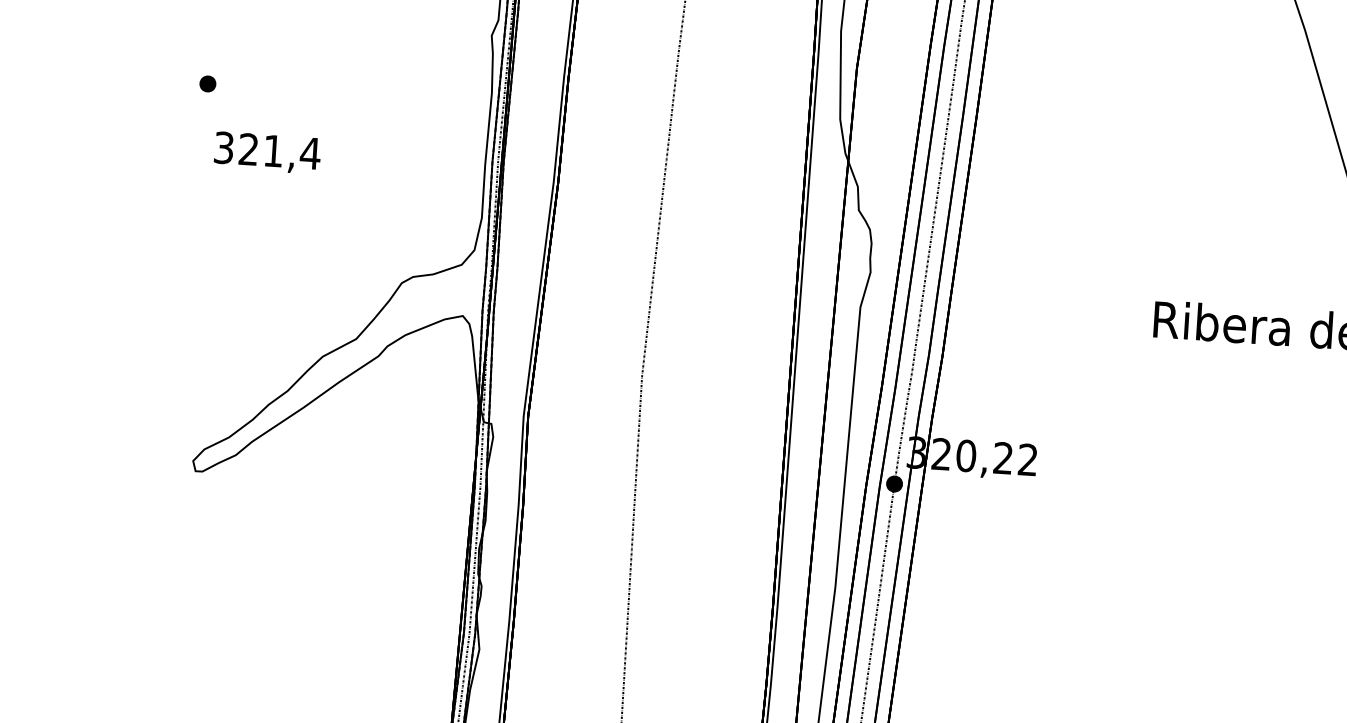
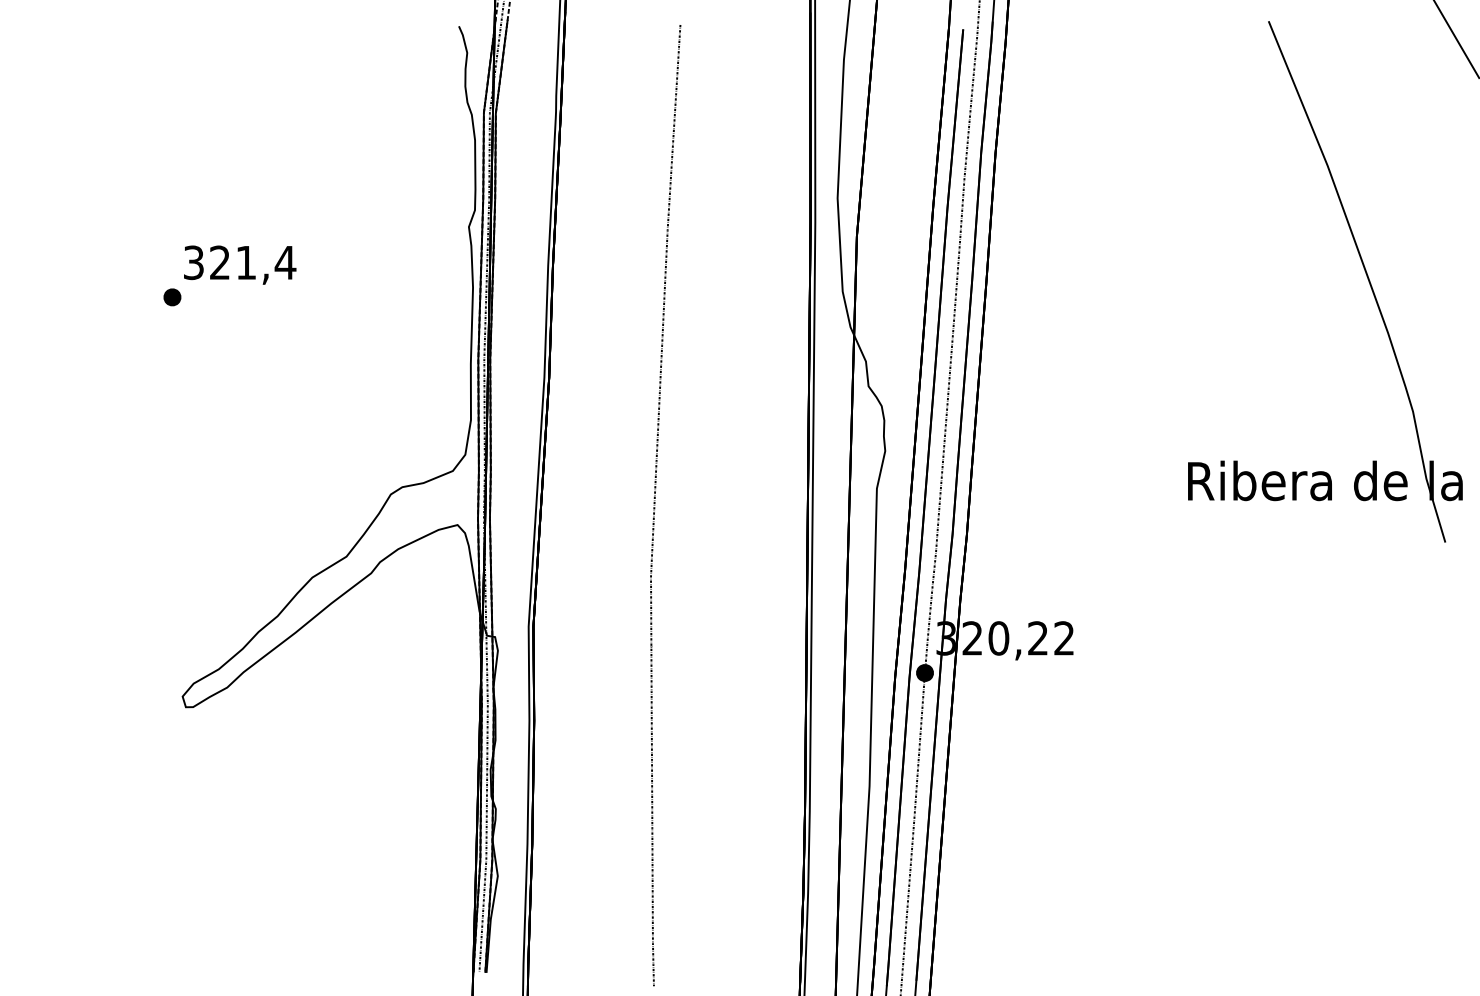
text: (267, 152) -> (240, 264), moved

